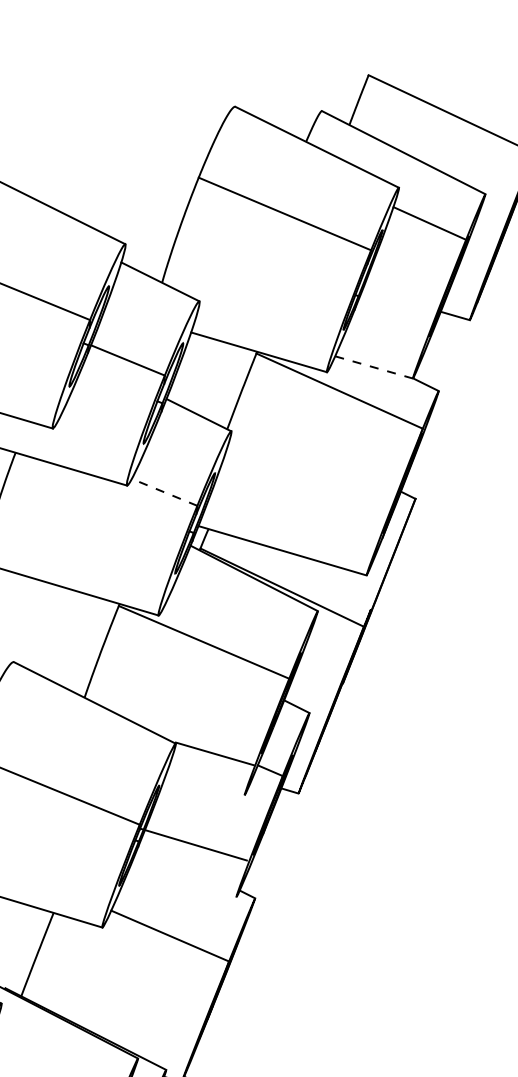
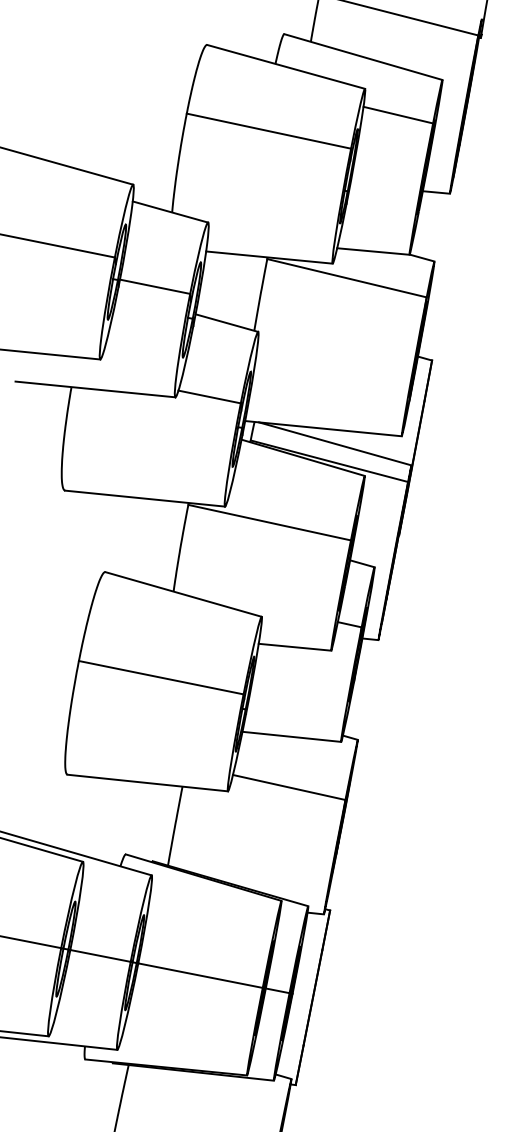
line: (373, 367) -> (372, 251), dashed -> solid
line: (164, 492) -> (209, 397), dashed -> solid
line: (292, 569) -> (335, 443), added
line: (214, 752) -> (294, 646), moved
line: (193, 844) -> (291, 736), moved

